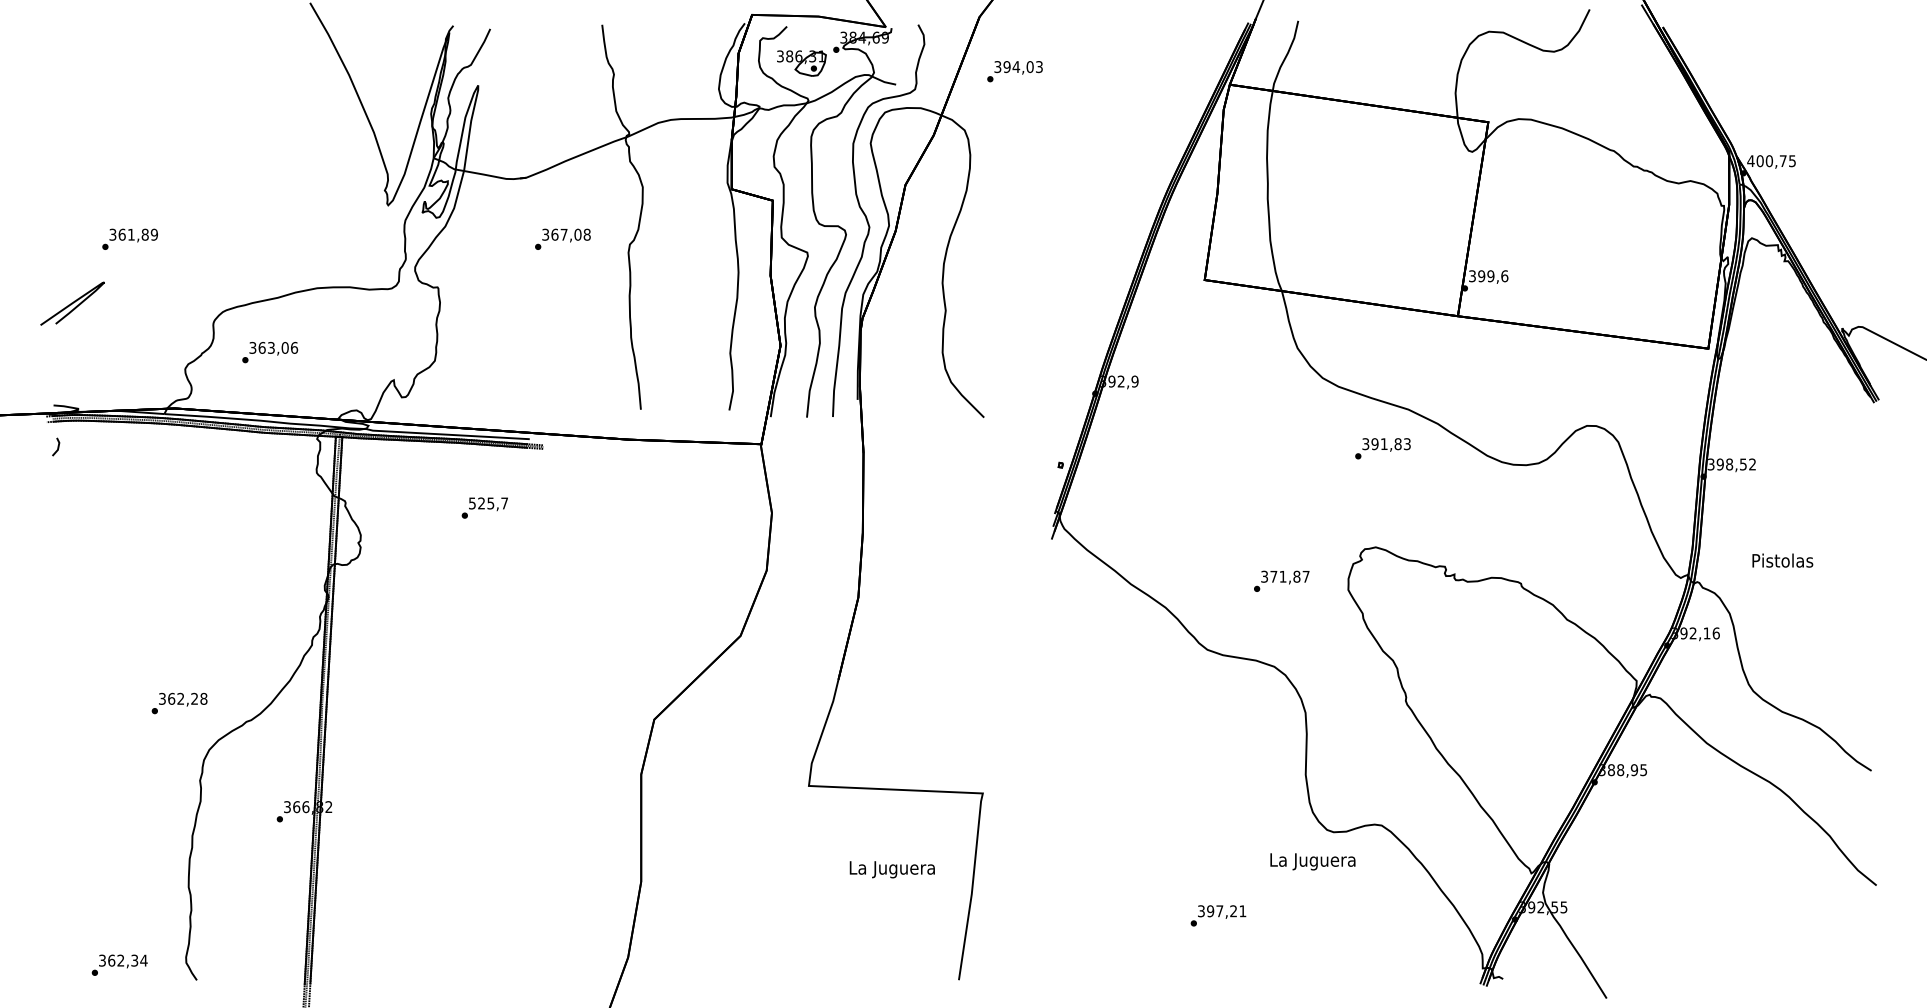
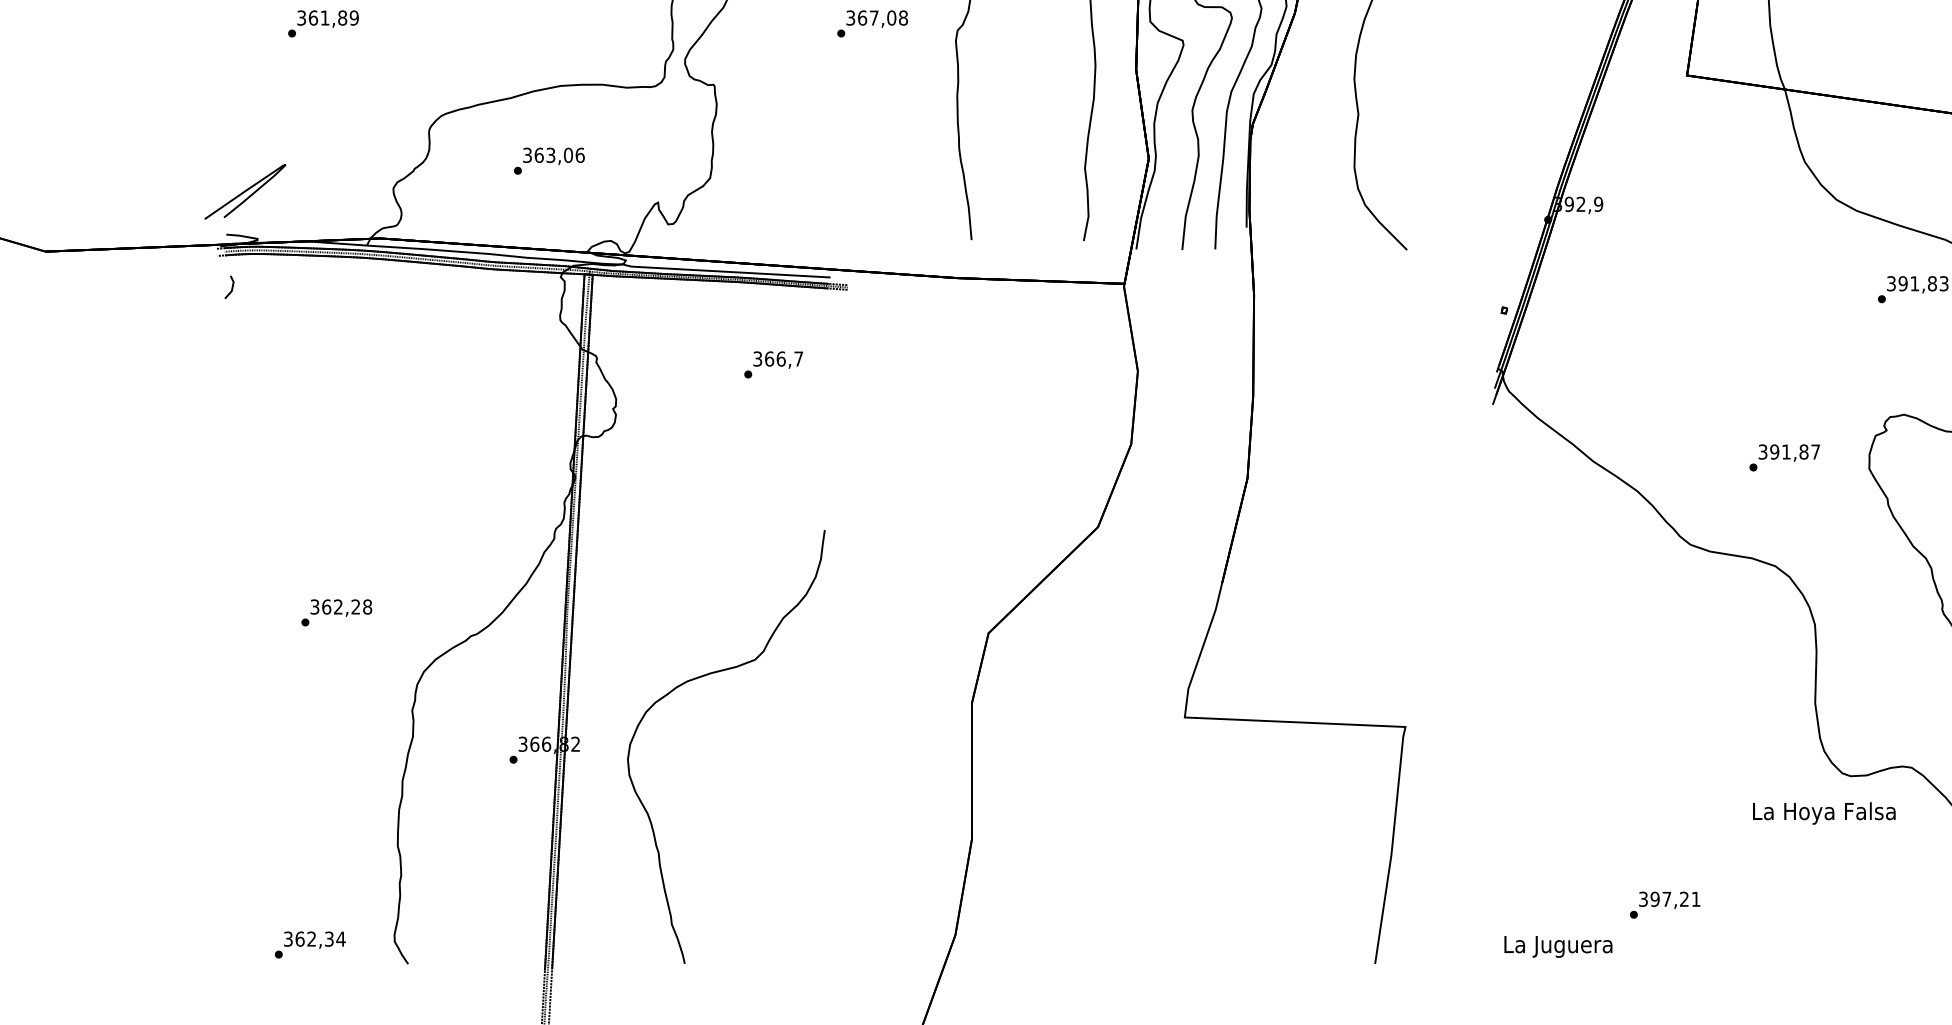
curve: (72, 303) -> (245, 191), moved
text: (270, 352) -> (549, 161), moved
text: (481, 503) -> (769, 359), 525,7 -> 366,7
text: (1273, 576) -> (1774, 451), 371,87 -> 391,87
text: (179, 703) -> (336, 612), moved
part: (429, 754) -> (703, 677), added
text: (1312, 861) -> (1823, 813), La Juguera -> La Hoya Falsa
text: (891, 869) -> (1557, 946), moved
text: (1218, 915) -> (1665, 904), moved

